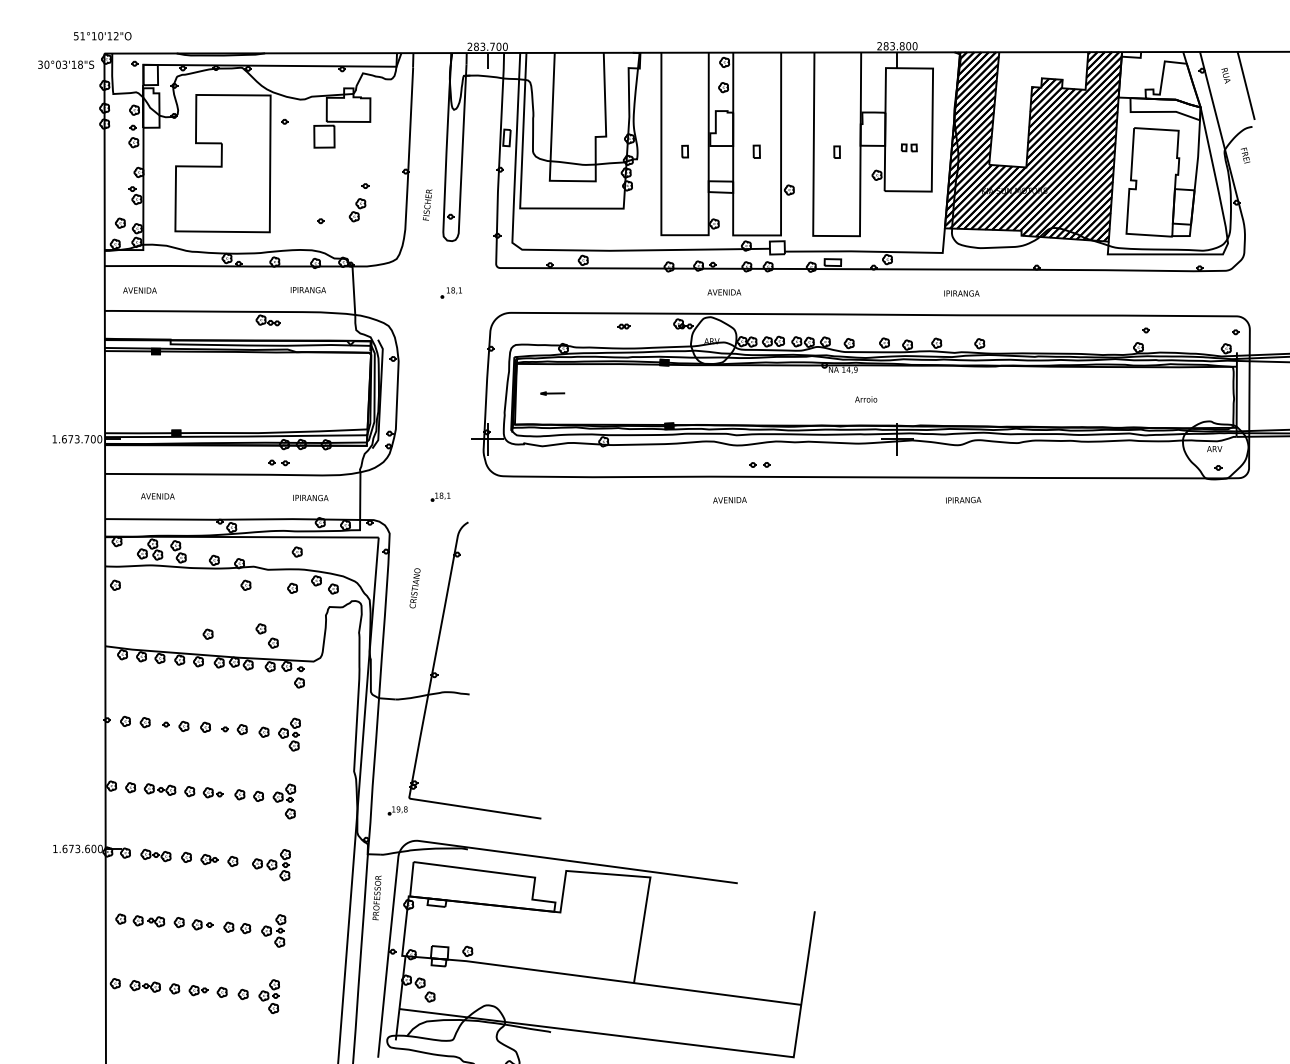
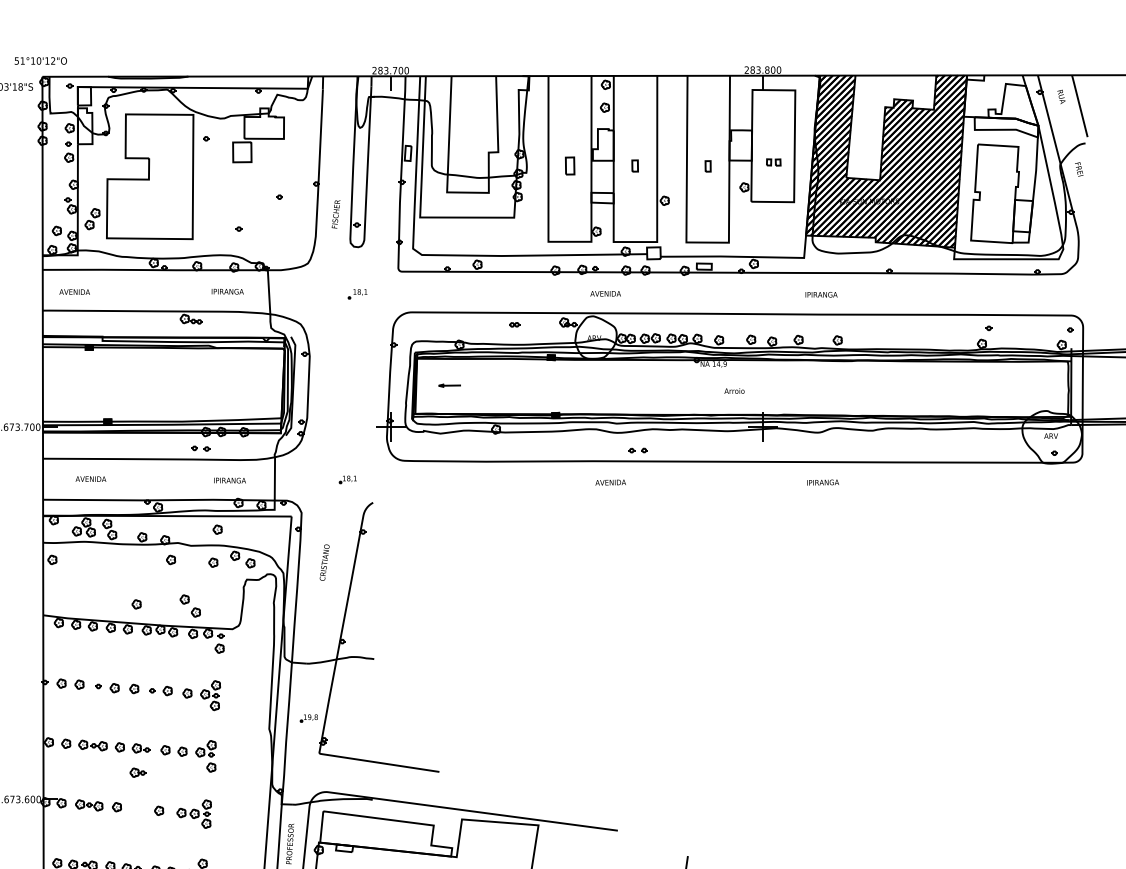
part: (684, 151) -> (569, 165), size x1.6
part: (357, 210) -> (92, 219), moved
part: (397, 810) -> (308, 718), moved
part: (209, 859) -> (137, 772), moved

